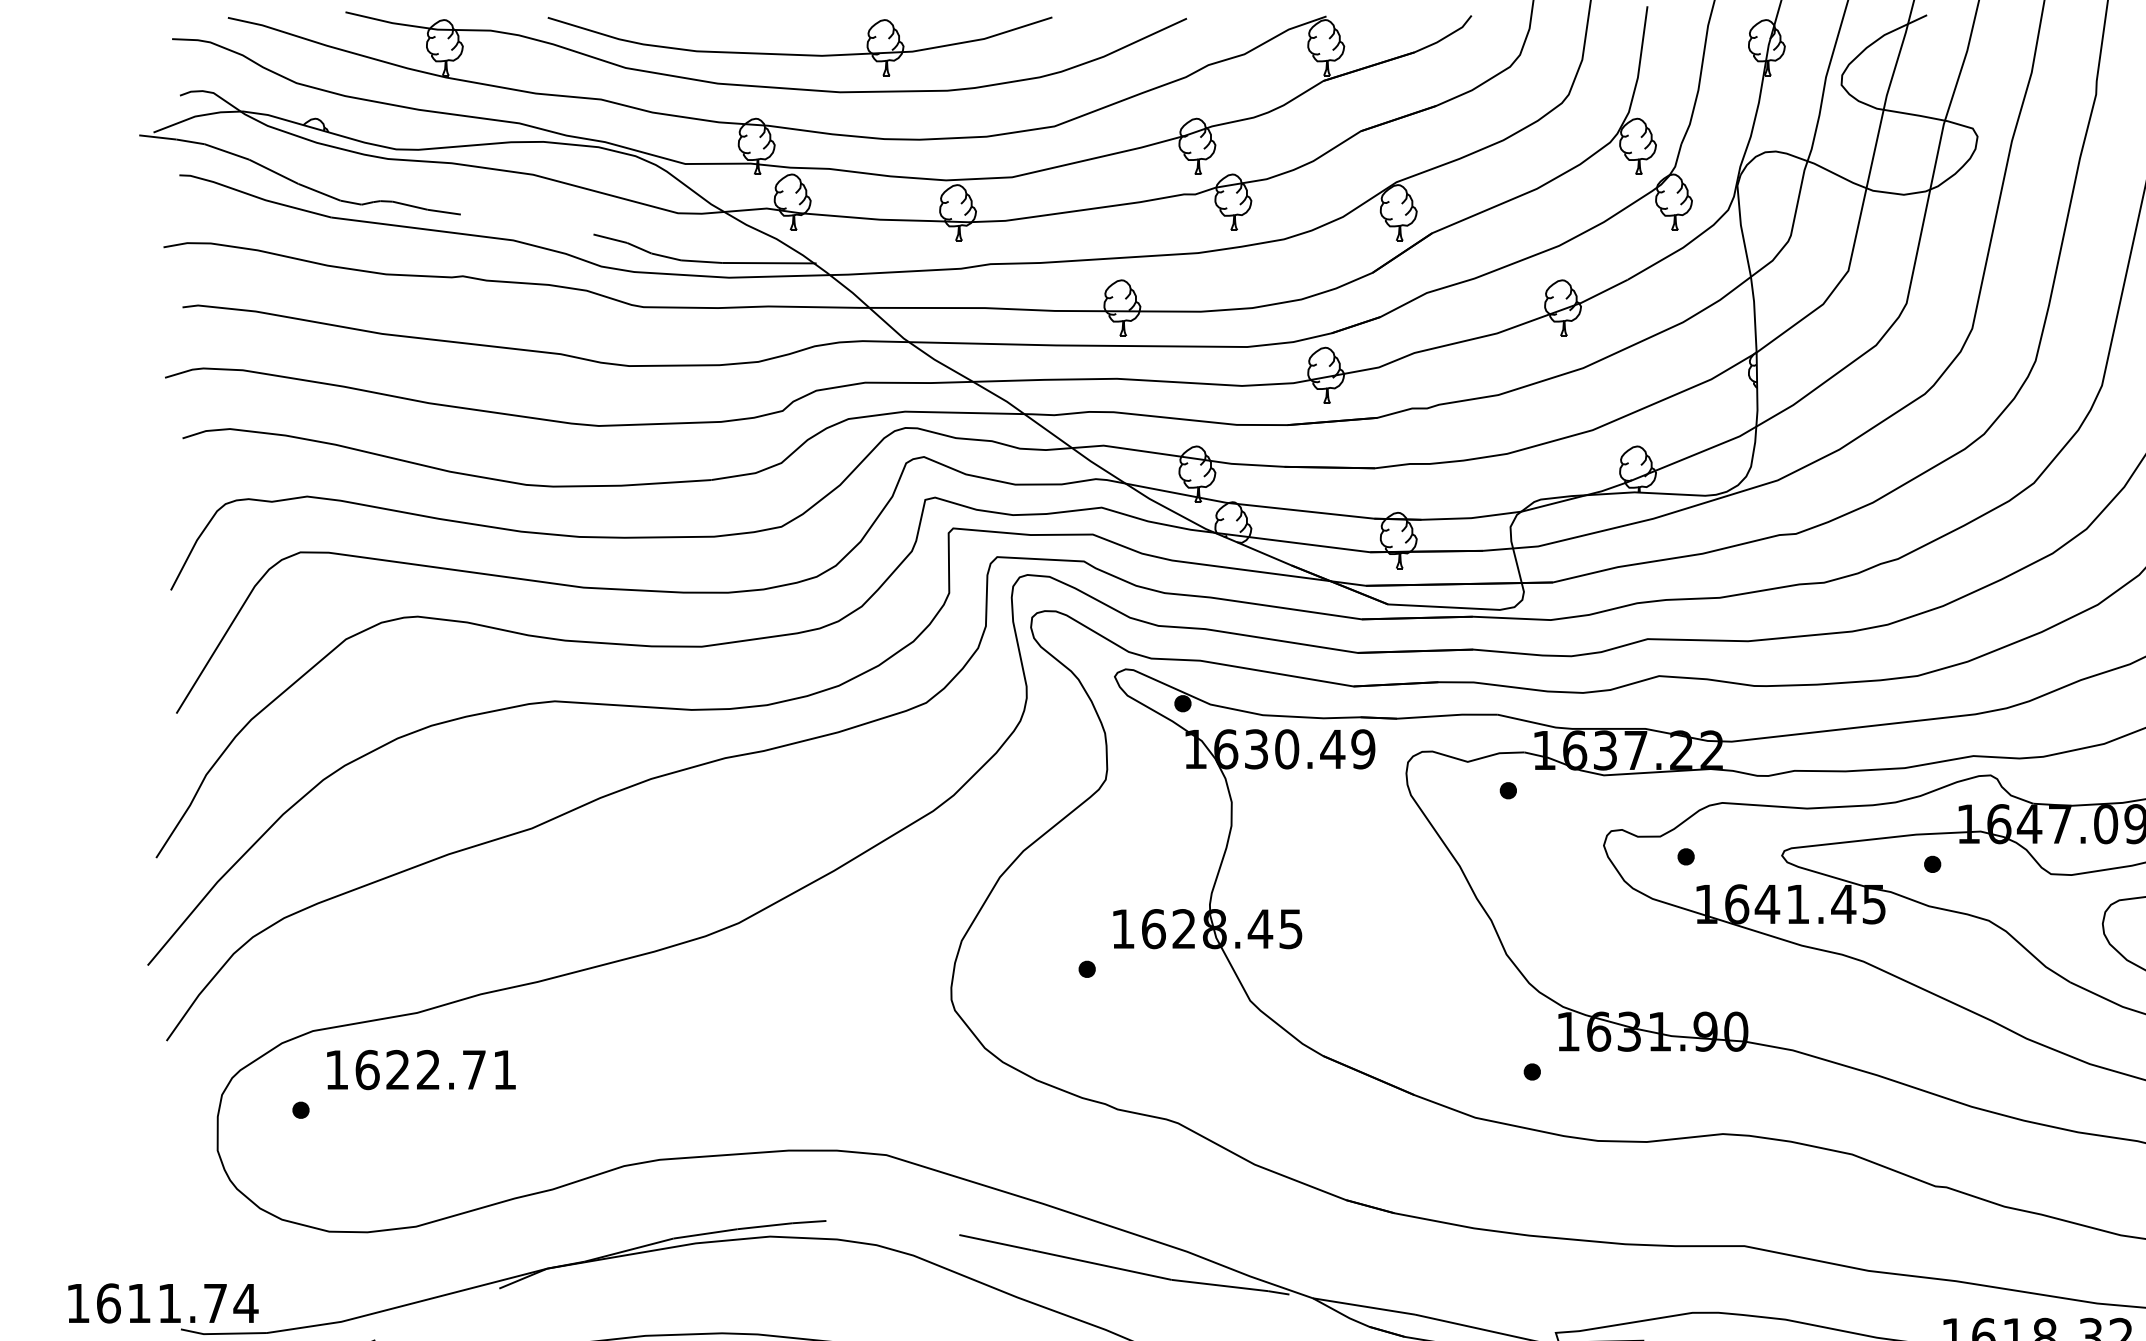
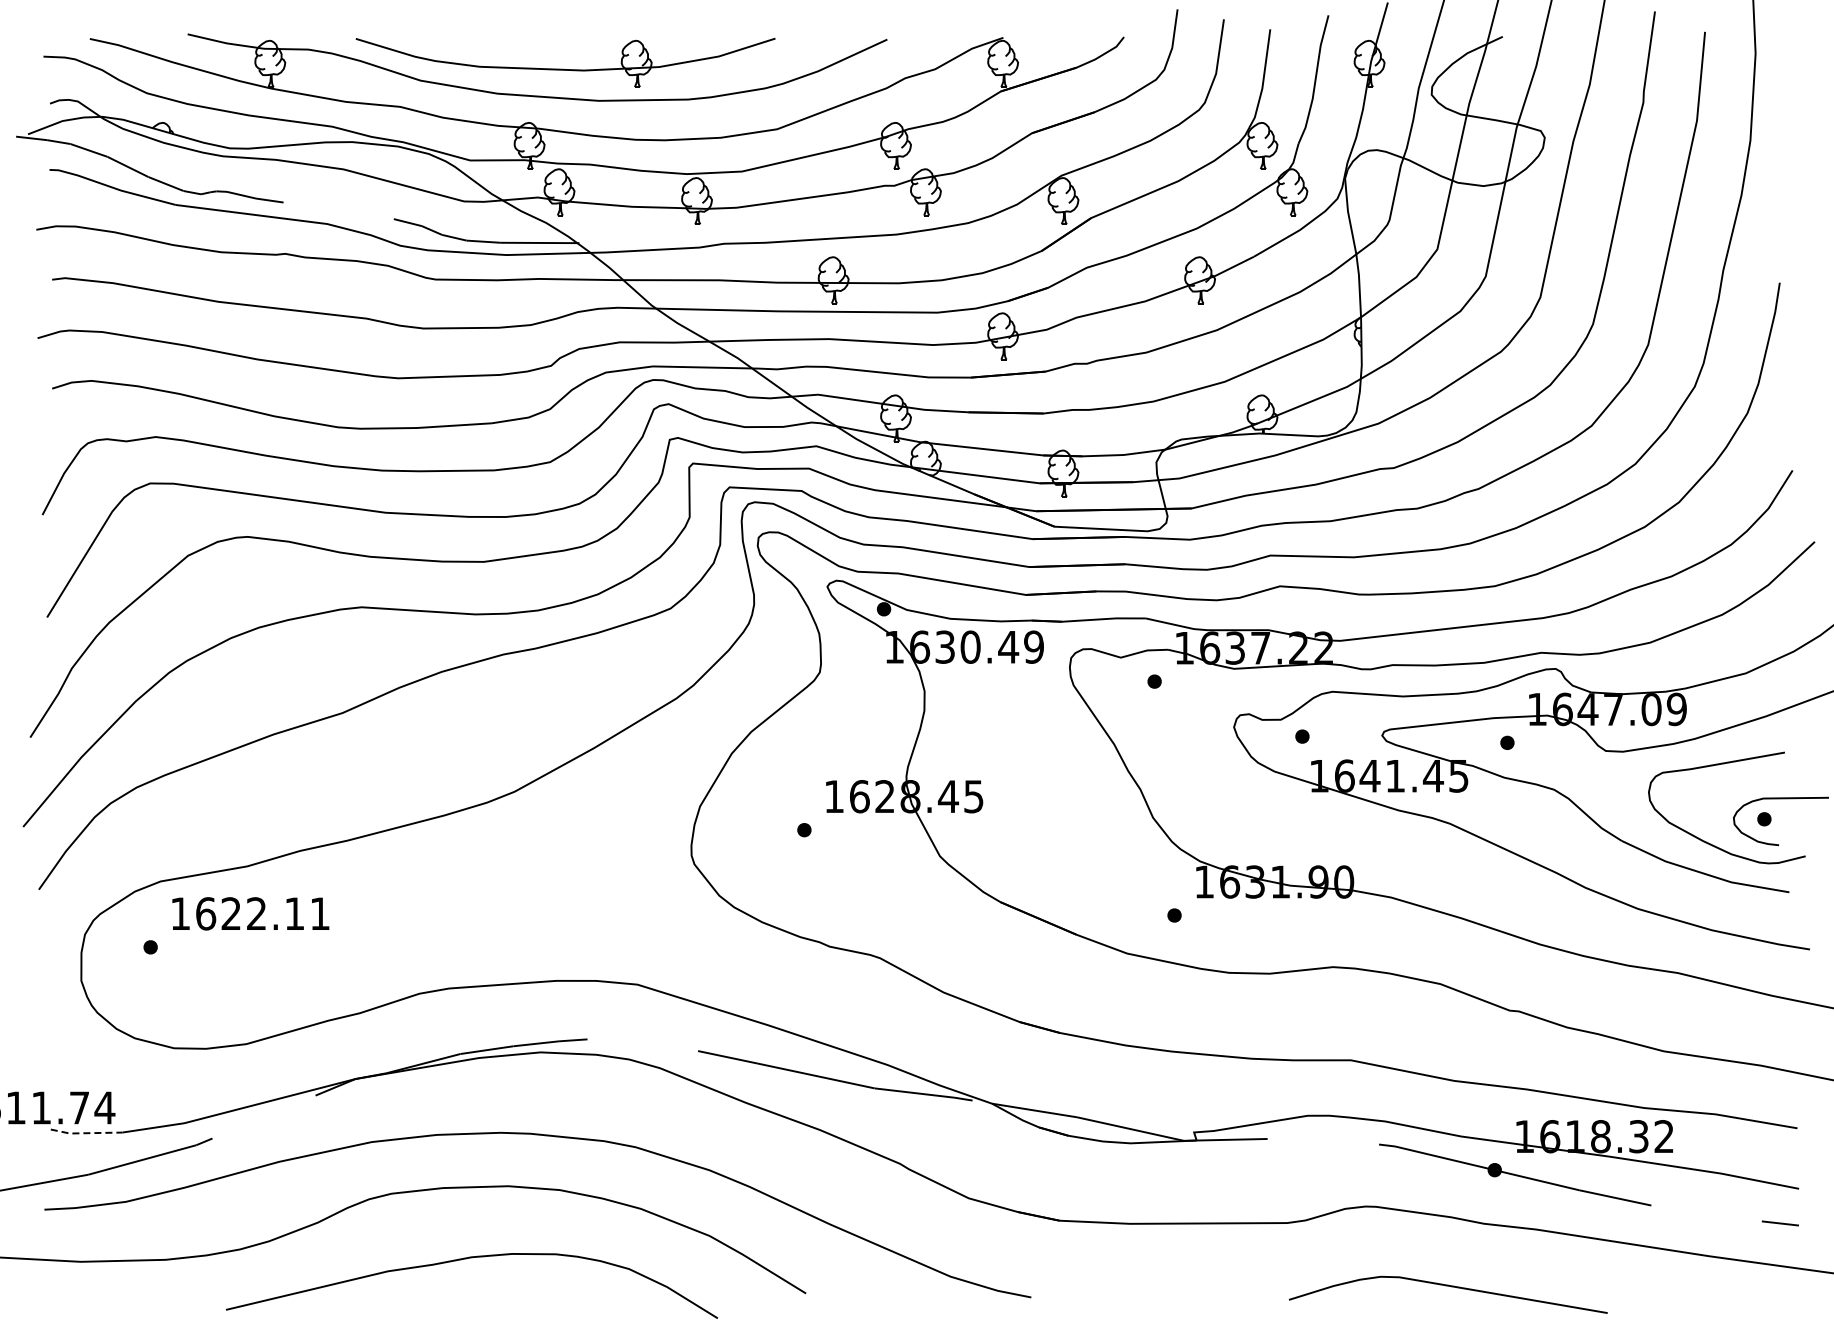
text: (473, 1069) -> (294, 913), 1622.71 -> 1622.11
line: (222, 1334) -> (85, 1133), solid -> dashed

